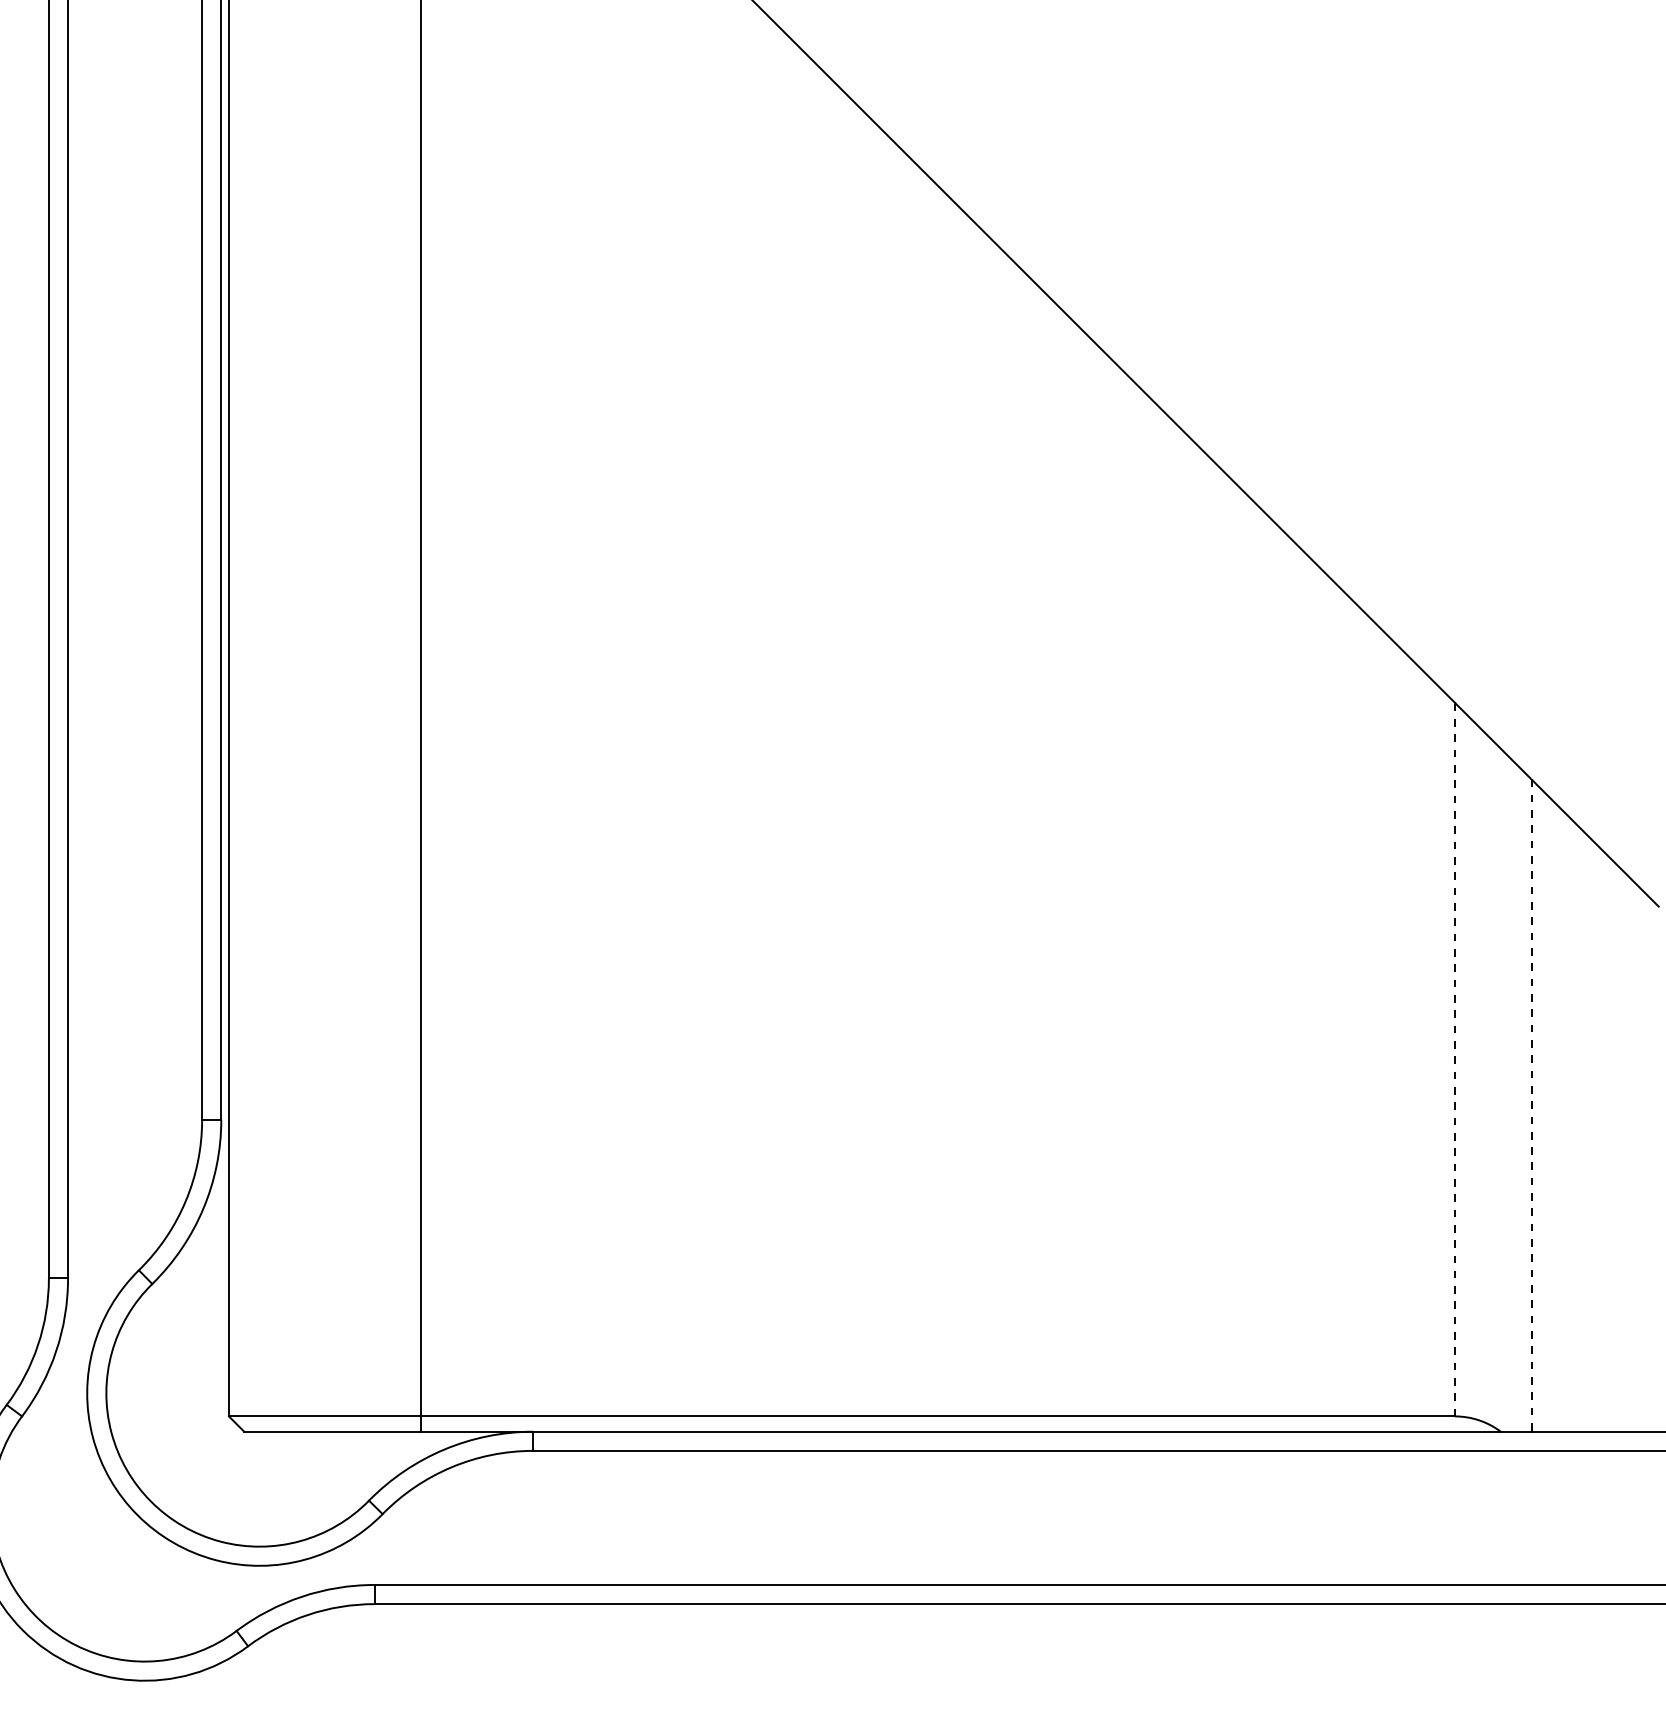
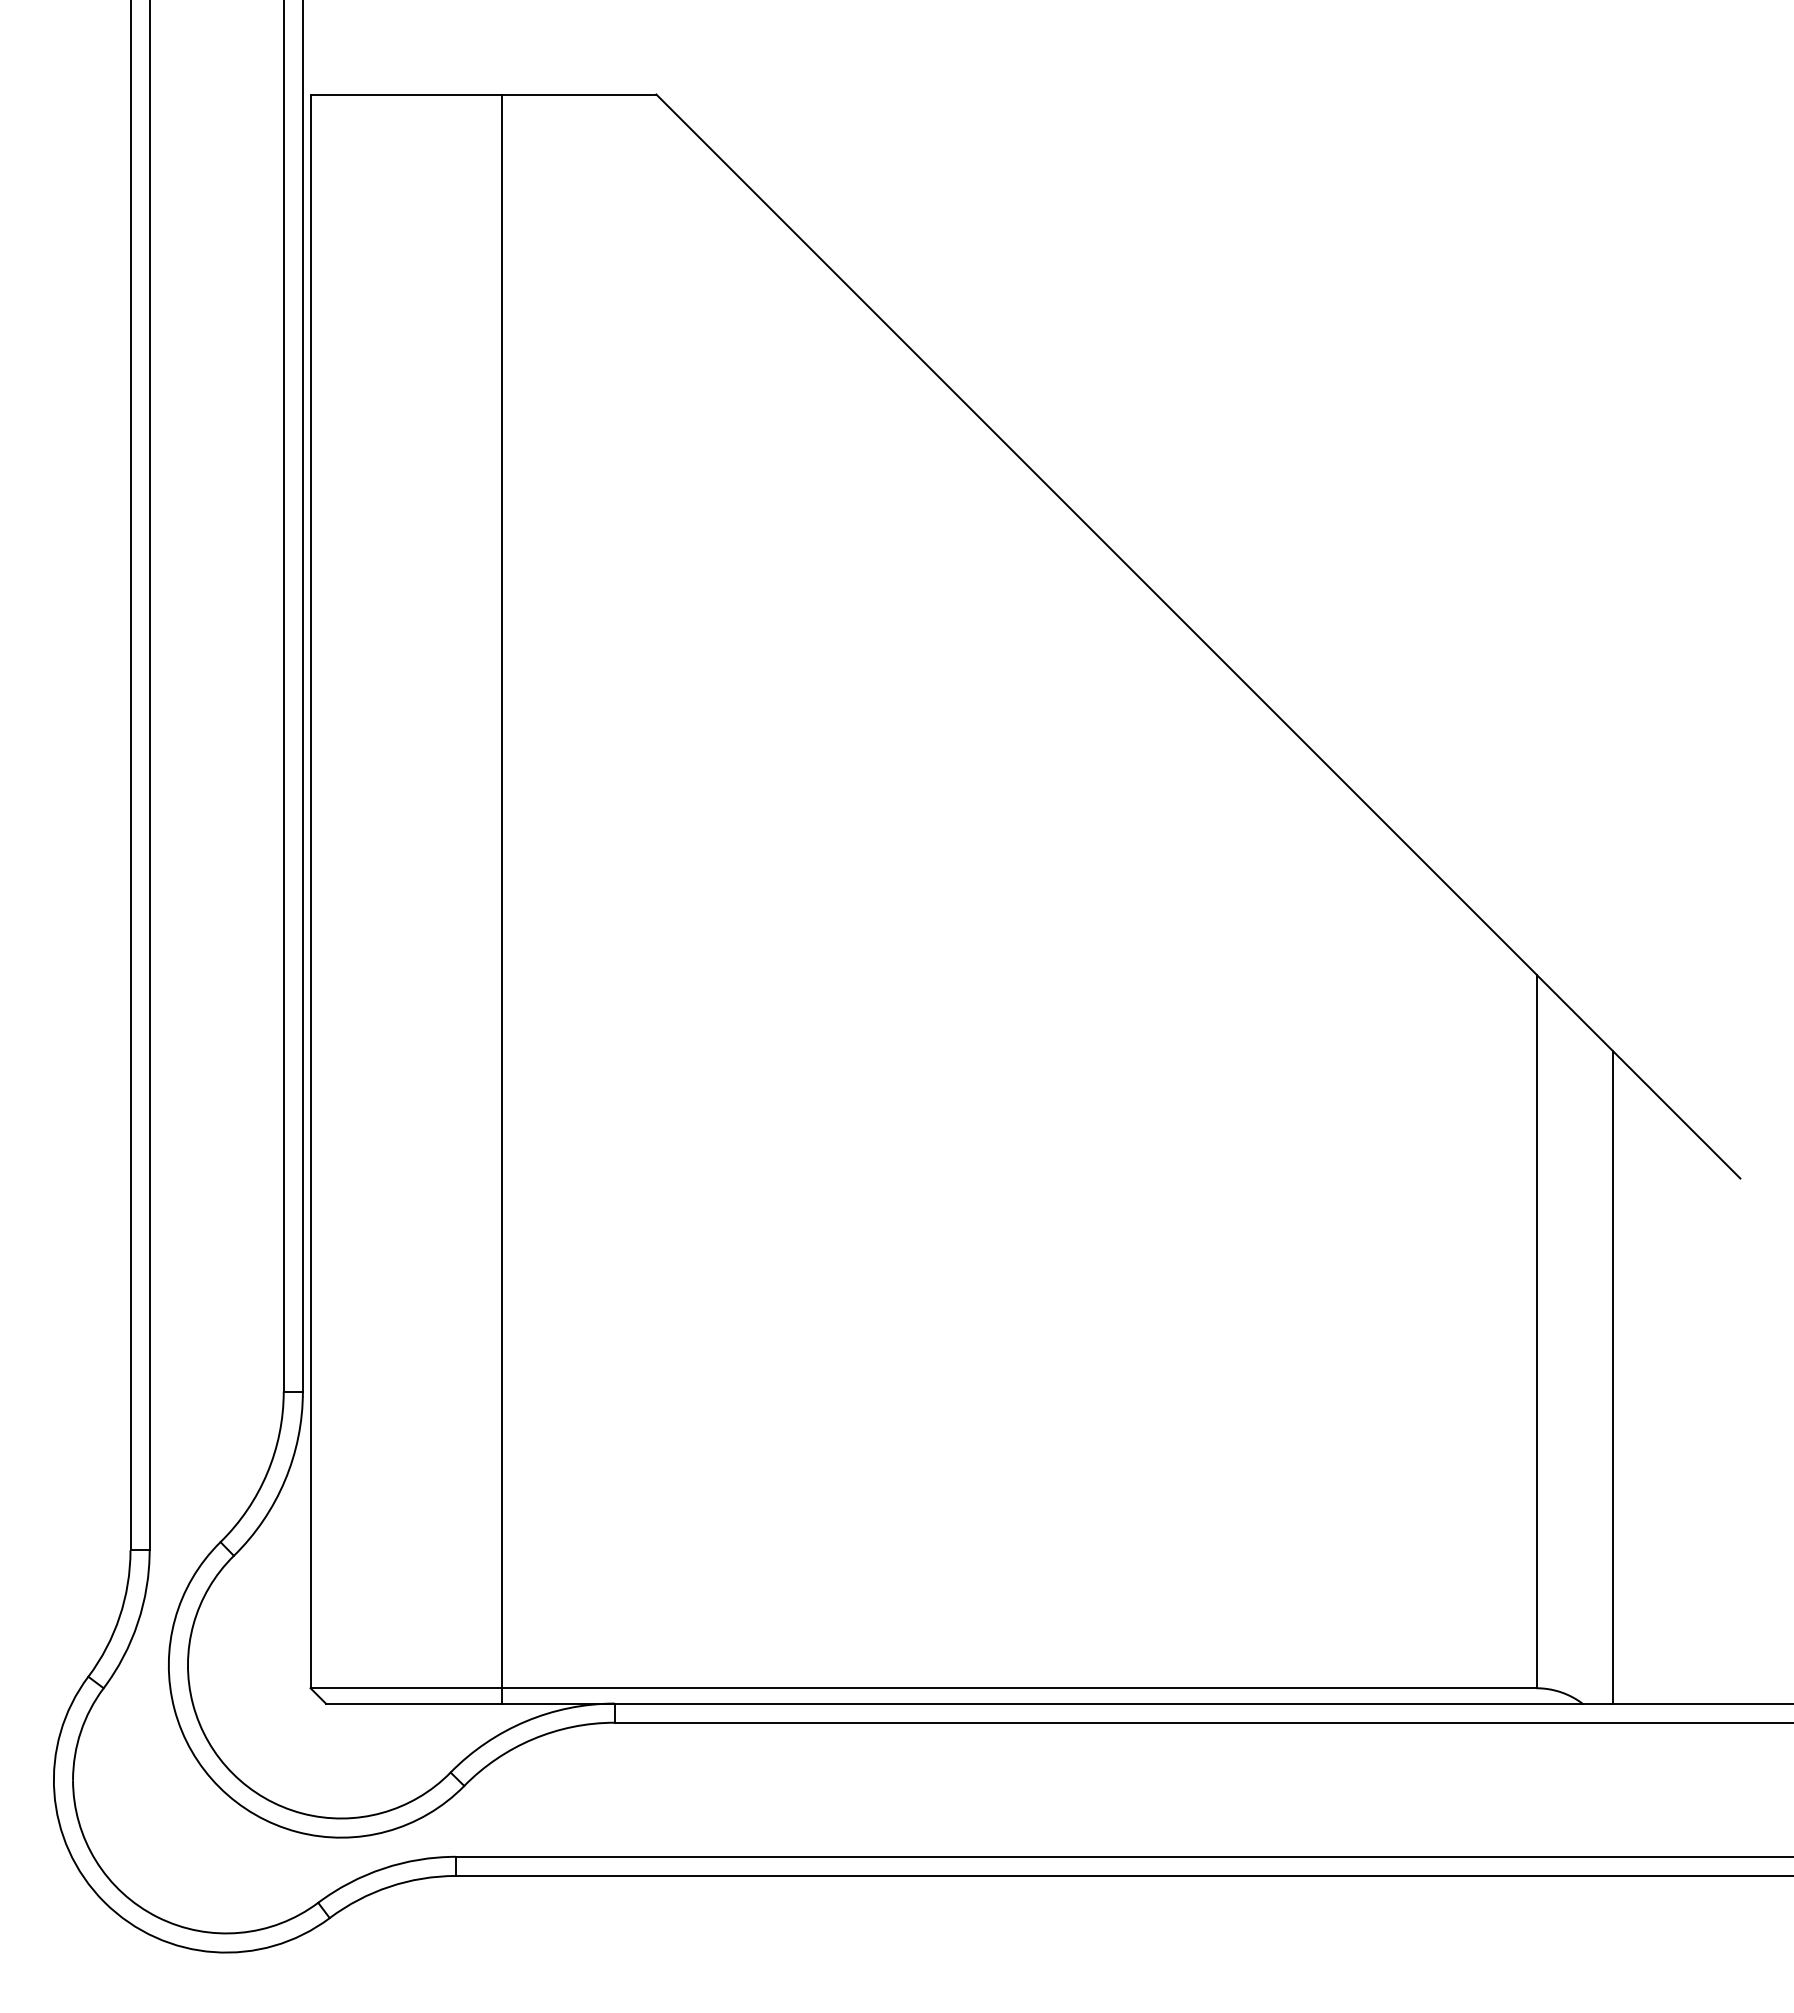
line: (1454, 1059) -> (1536, 1331), dashed -> solid
line: (1531, 1105) -> (1613, 1377), dashed -> solid

